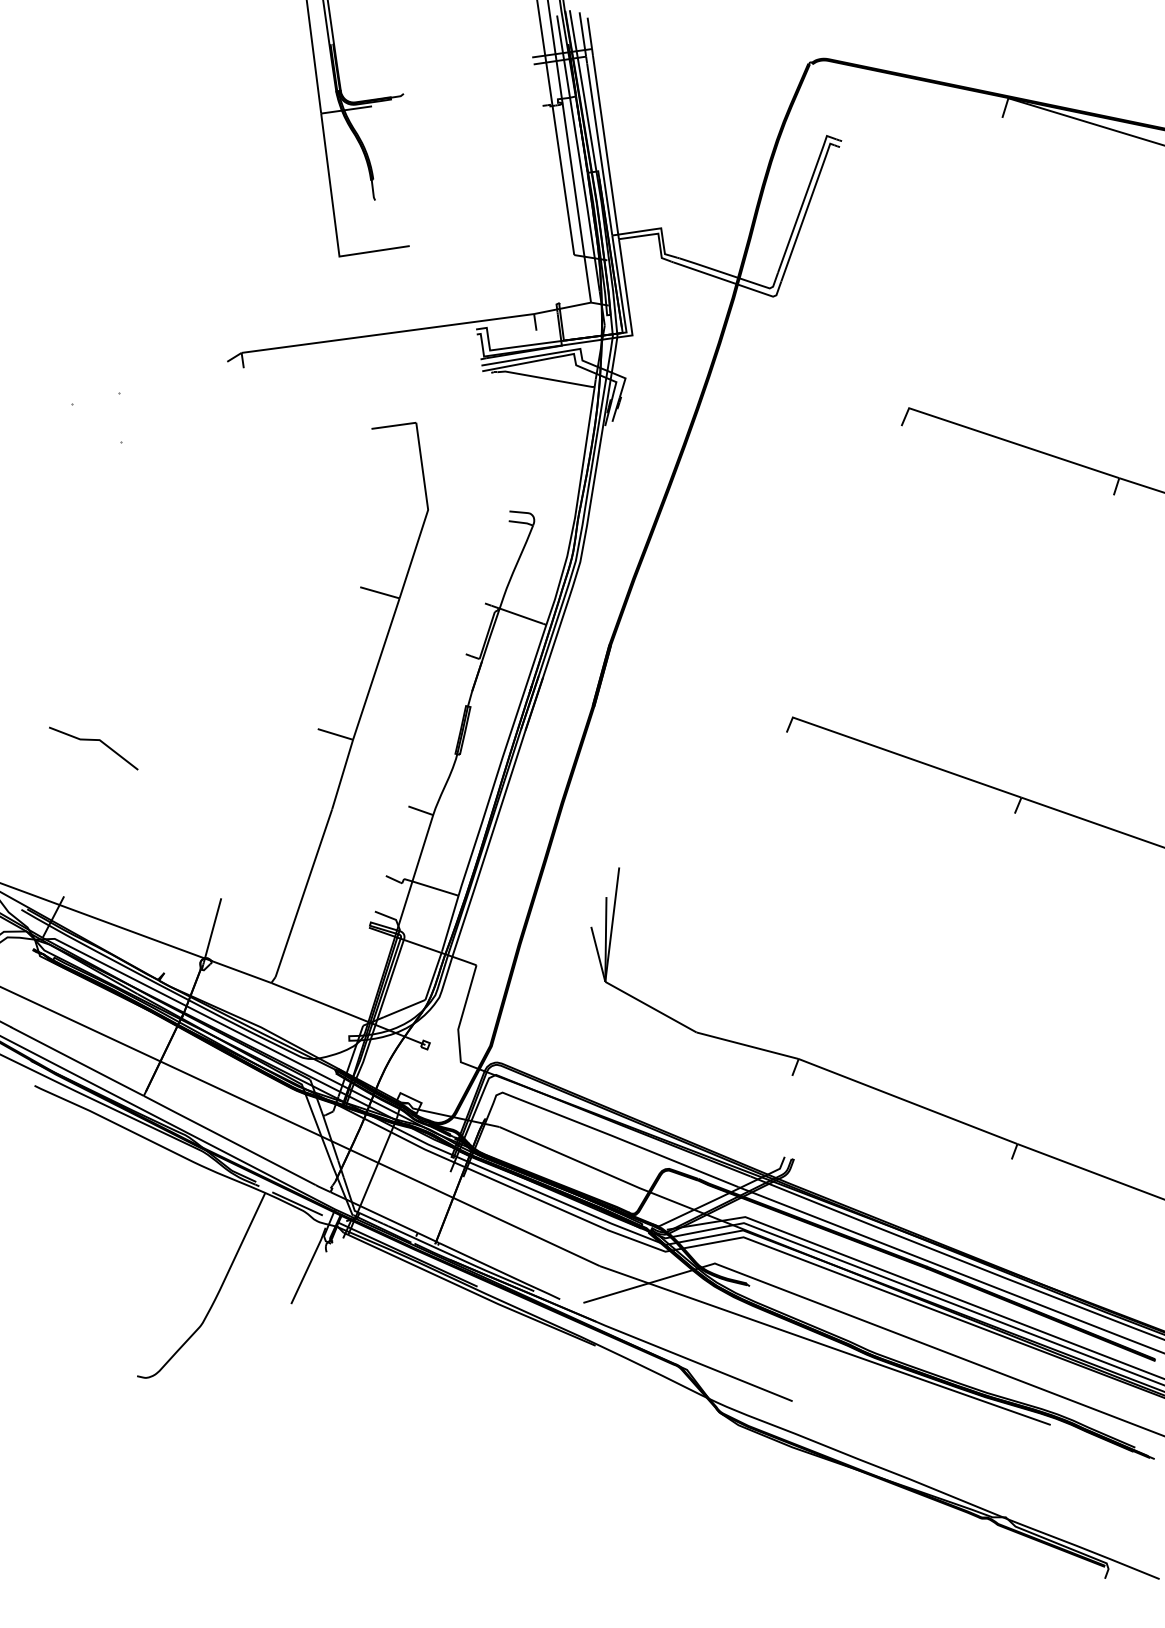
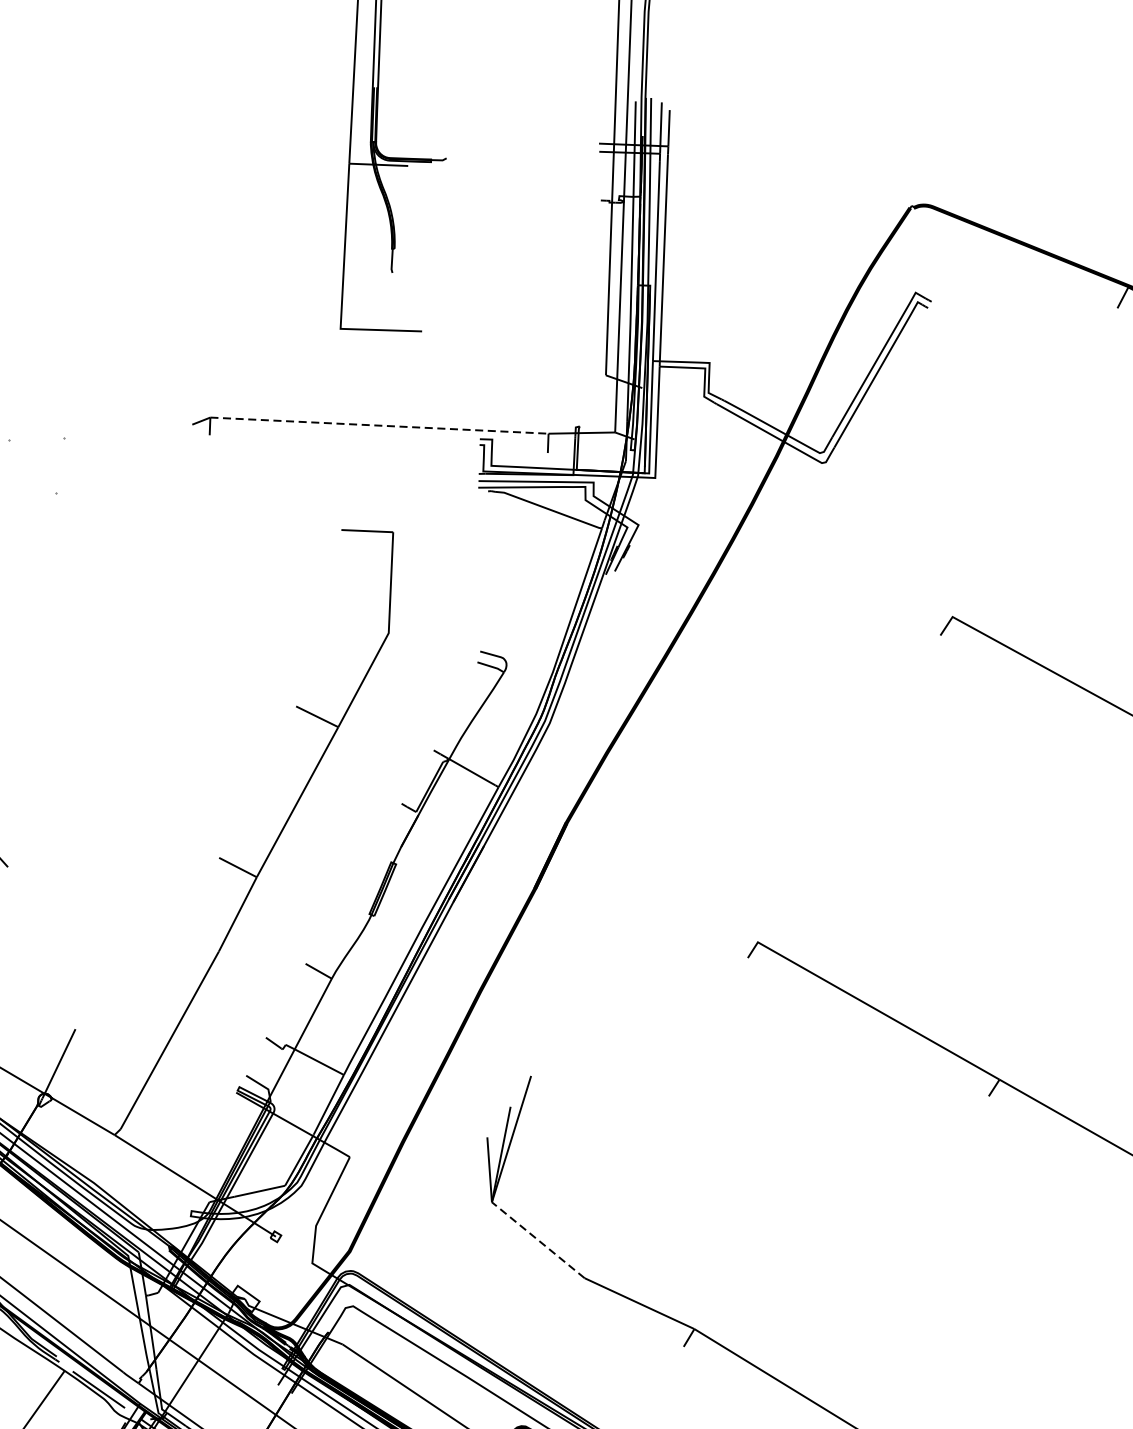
line: (387, 333) -> (379, 425), solid -> dashed
line: (650, 1006) -> (537, 1239), solid -> dashed

